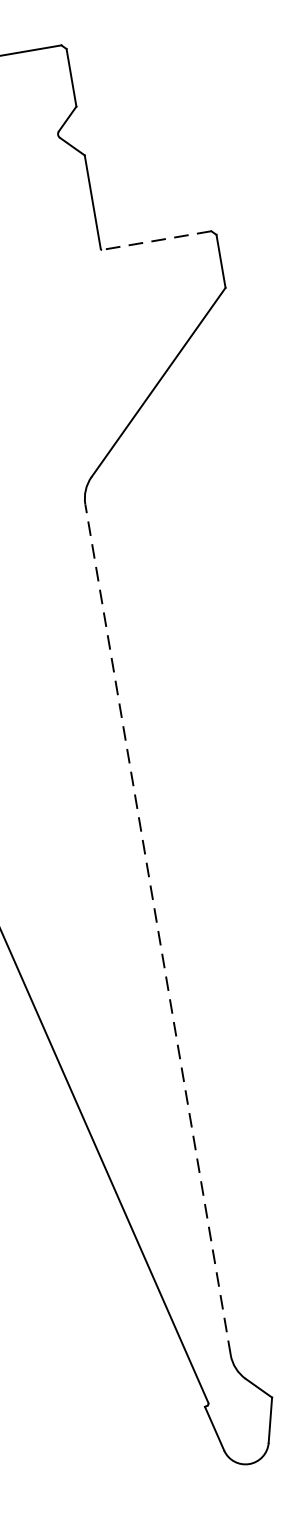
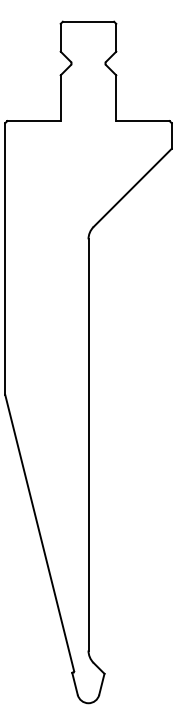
line: (155, 241) -> (142, 121), dashed -> solid
line: (157, 928) -> (88, 444), dashed -> solid

